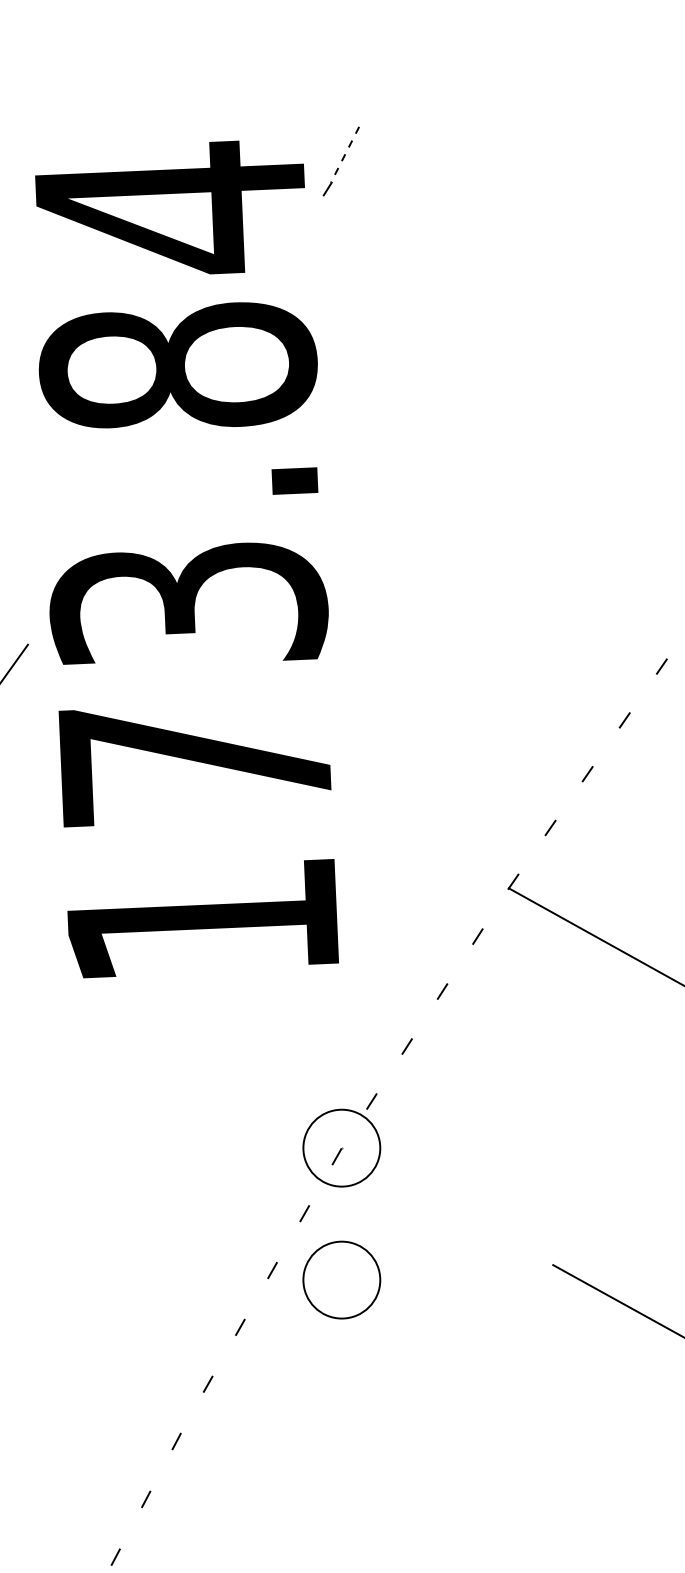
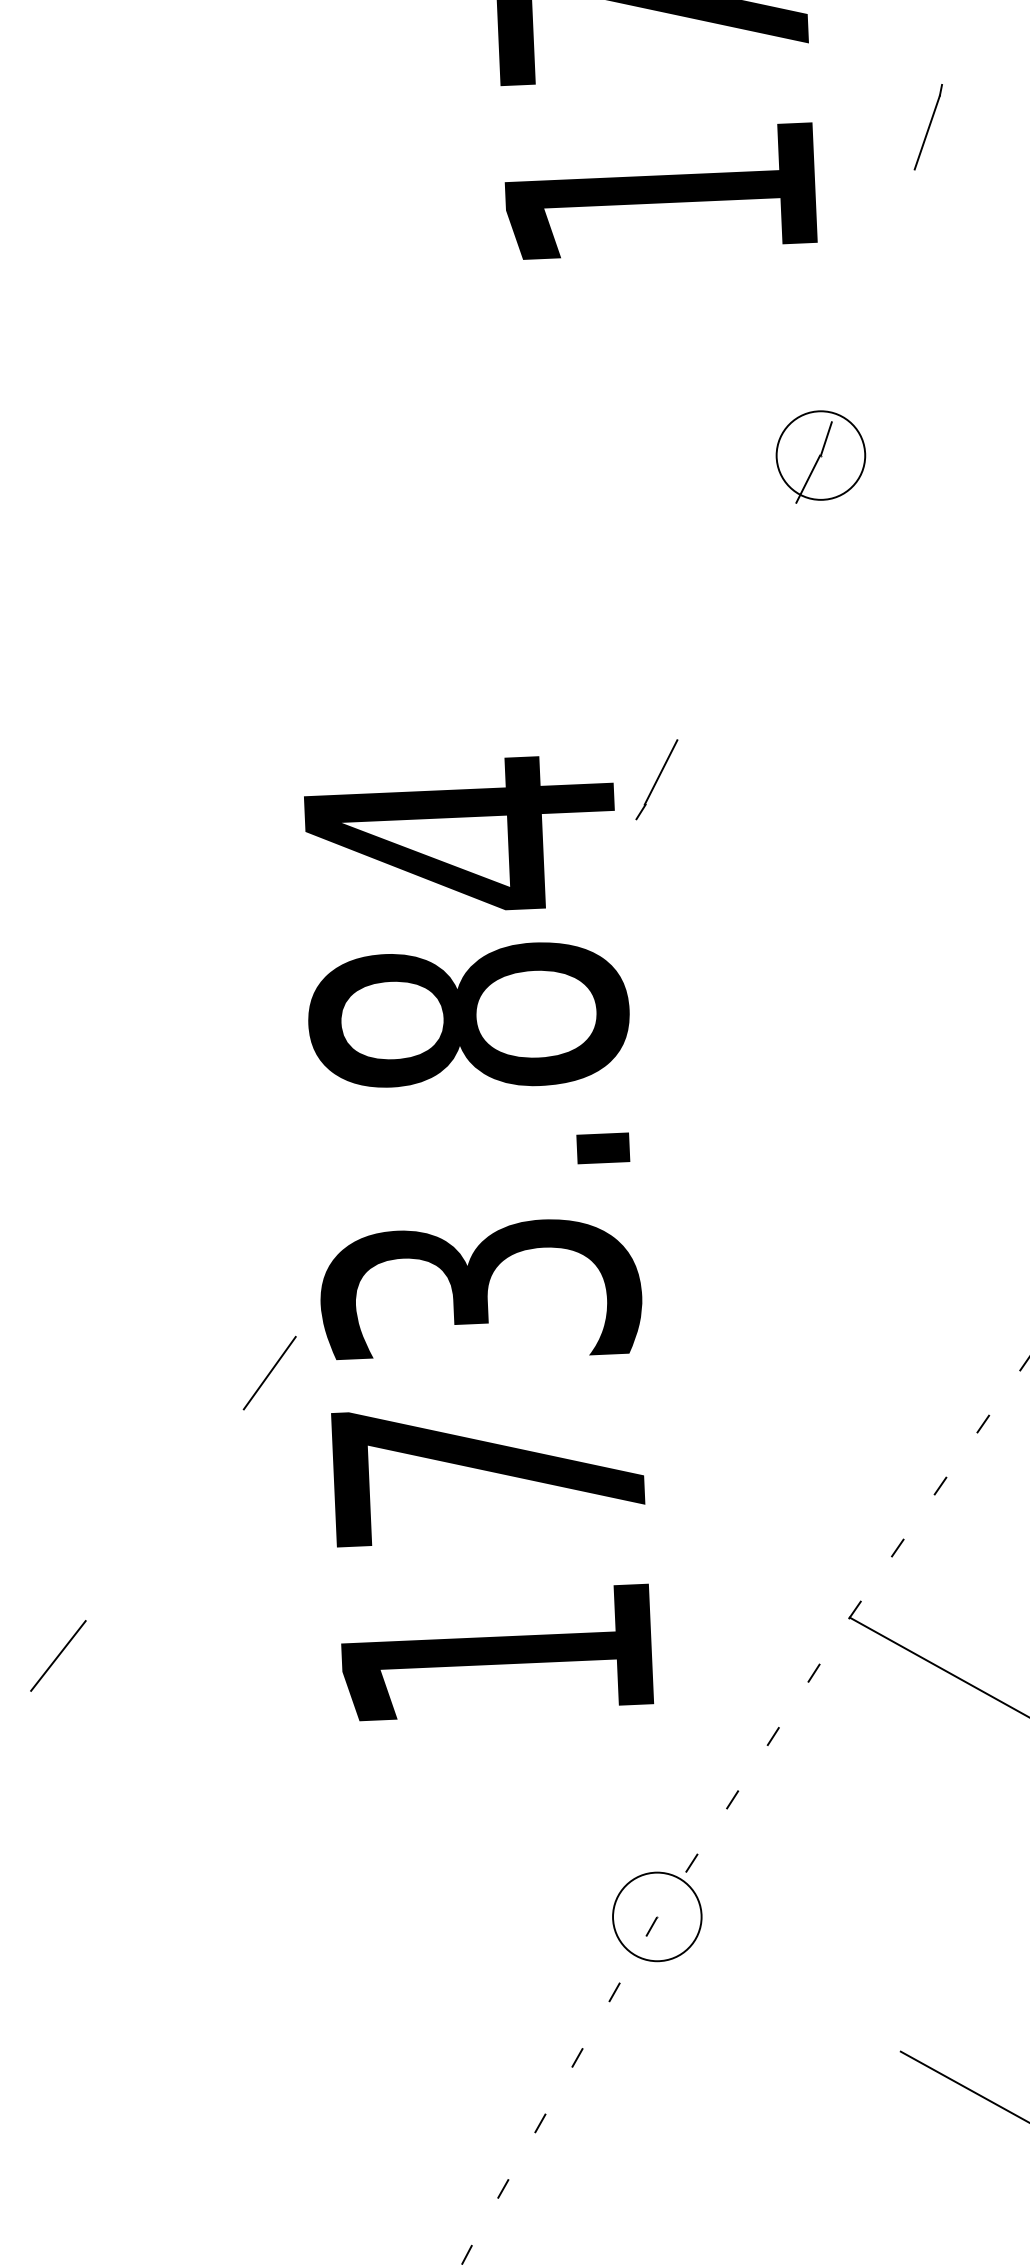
line: (344, 154) -> (660, 772), dashed -> solid
circle: (342, 1279) -> (657, 2068), removed

